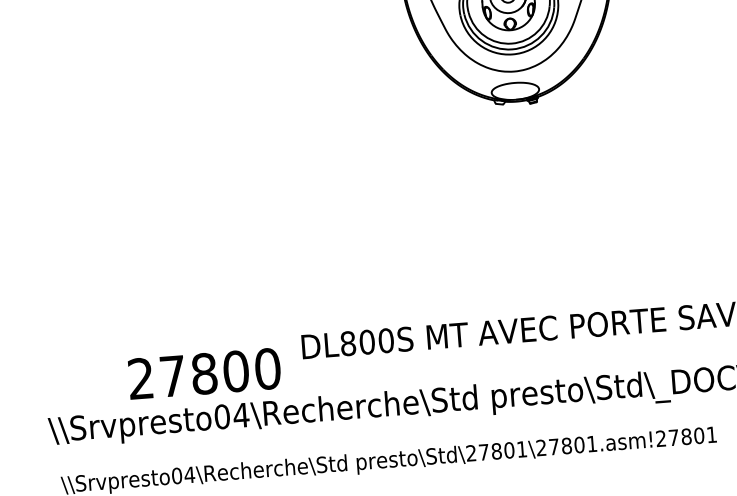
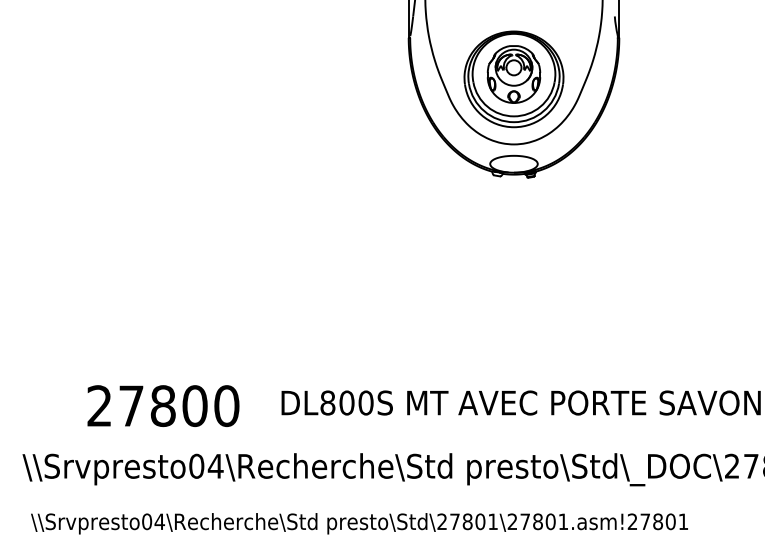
text: (204, 373) -> (163, 405), moved

